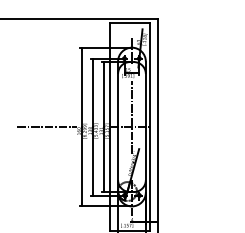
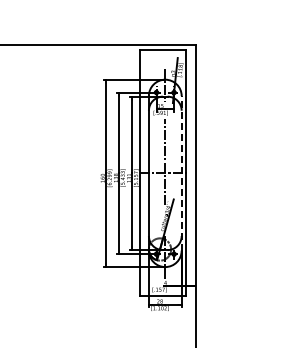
line: (145, 126) -> (181, 172), solid -> dashed
line: (46, 127) -> (64, 173), removed

